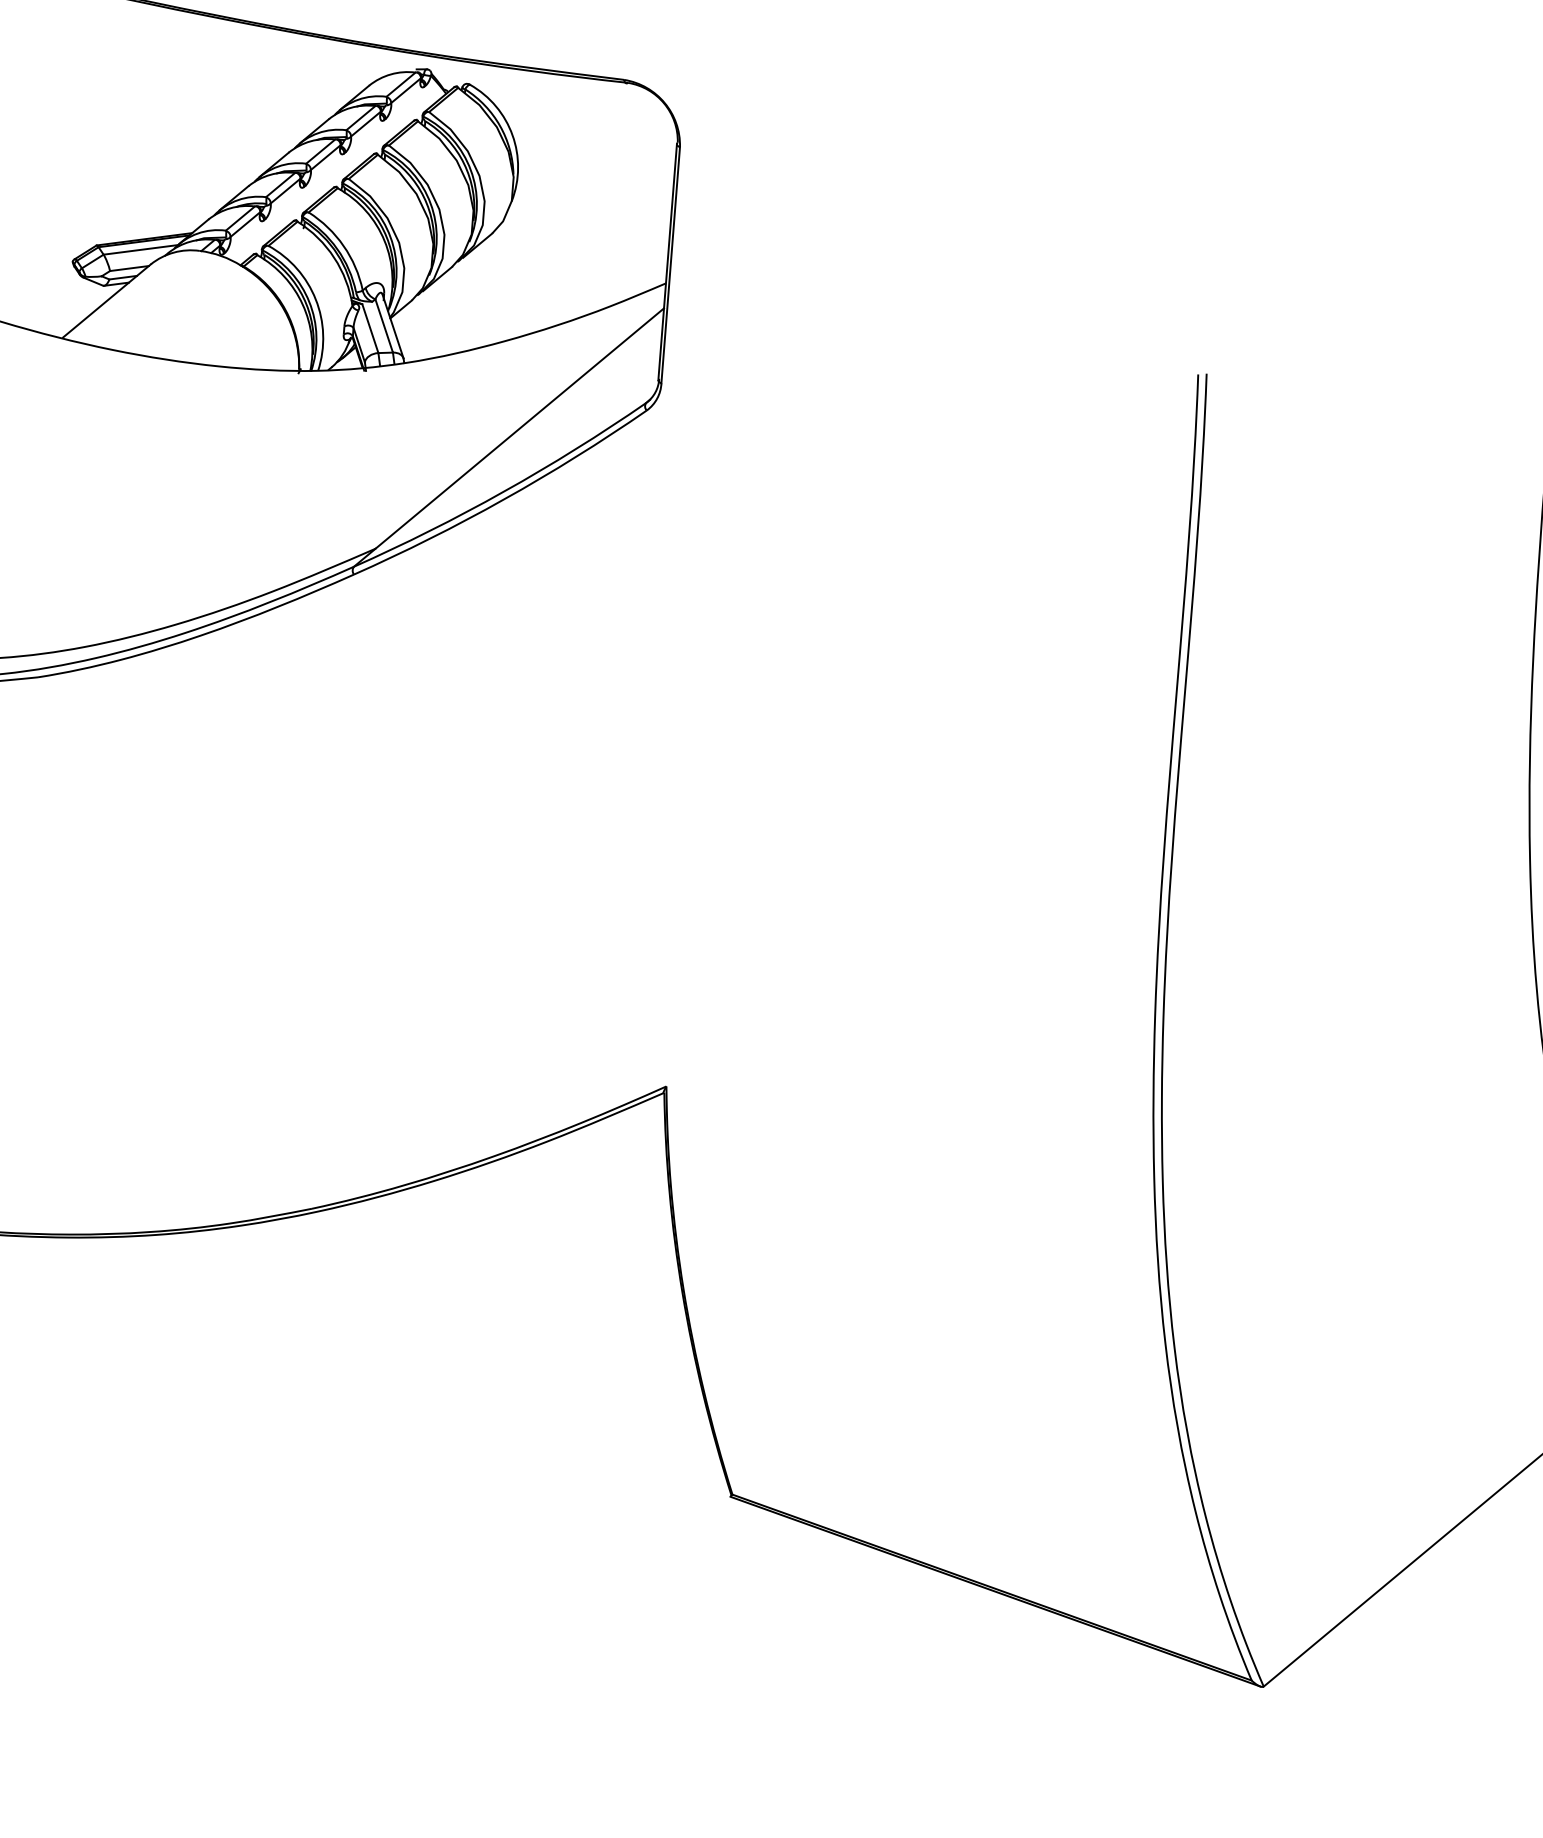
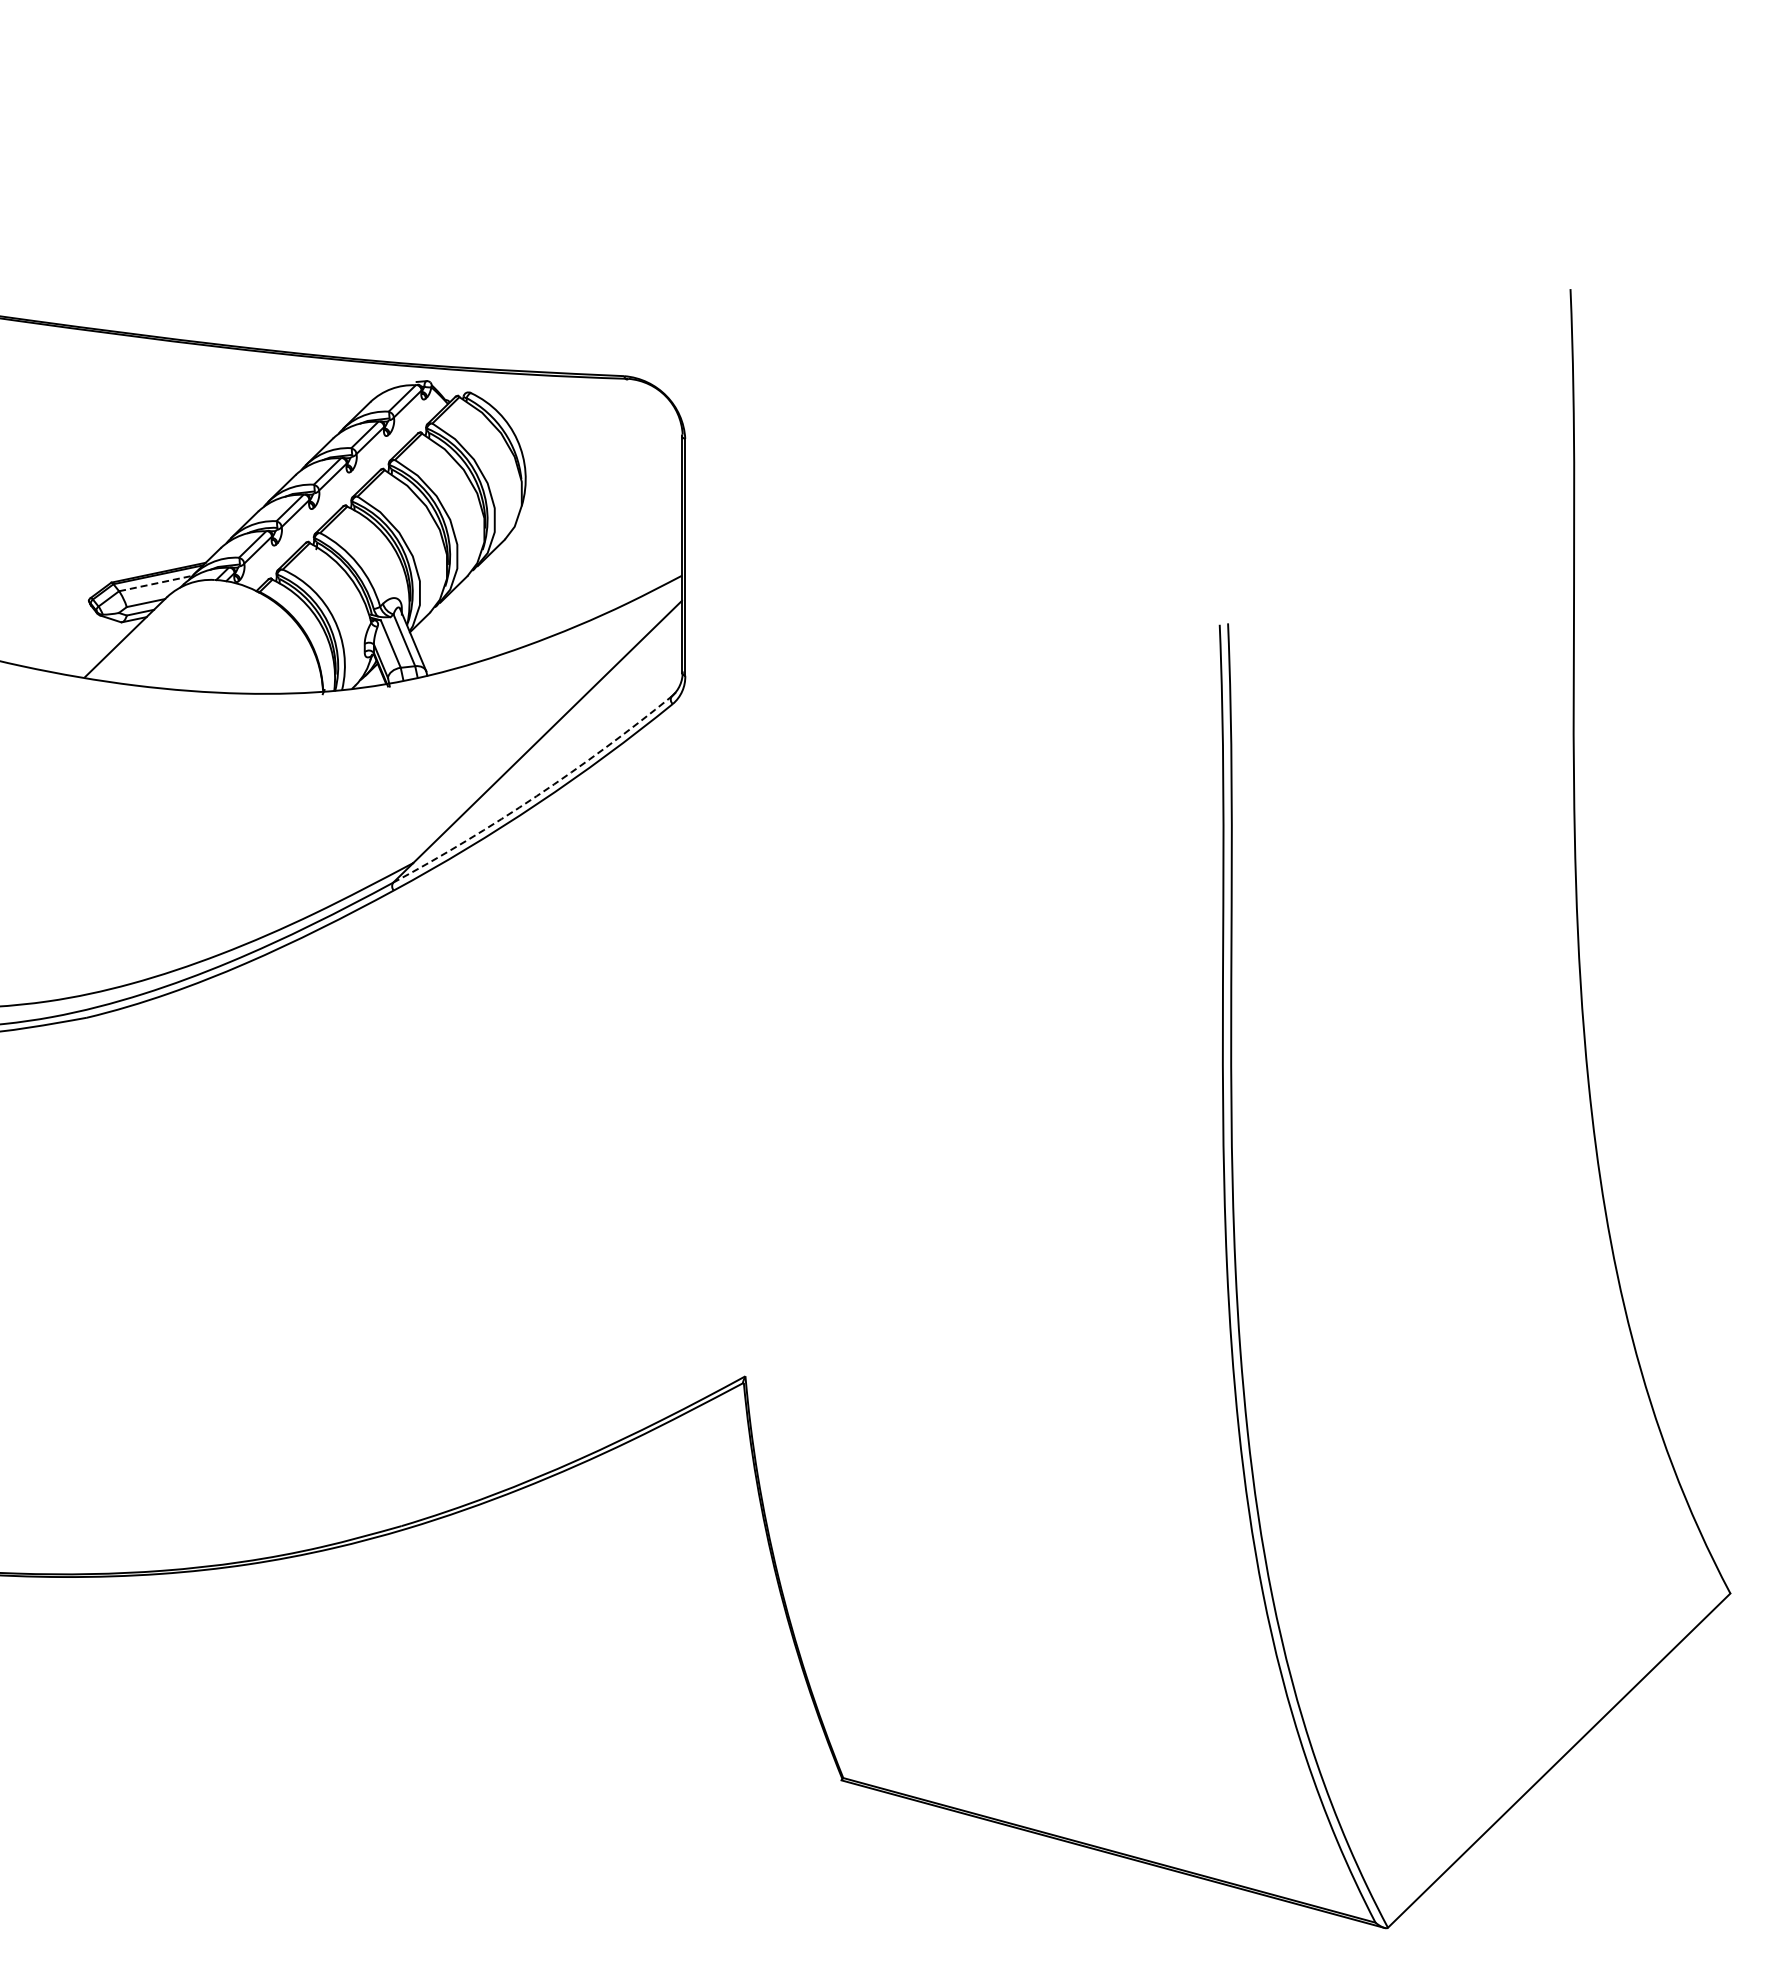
line: (141, 249) -> (156, 583), solid -> dashed
arc: (503, 492) -> (536, 796), solid -> dashed

